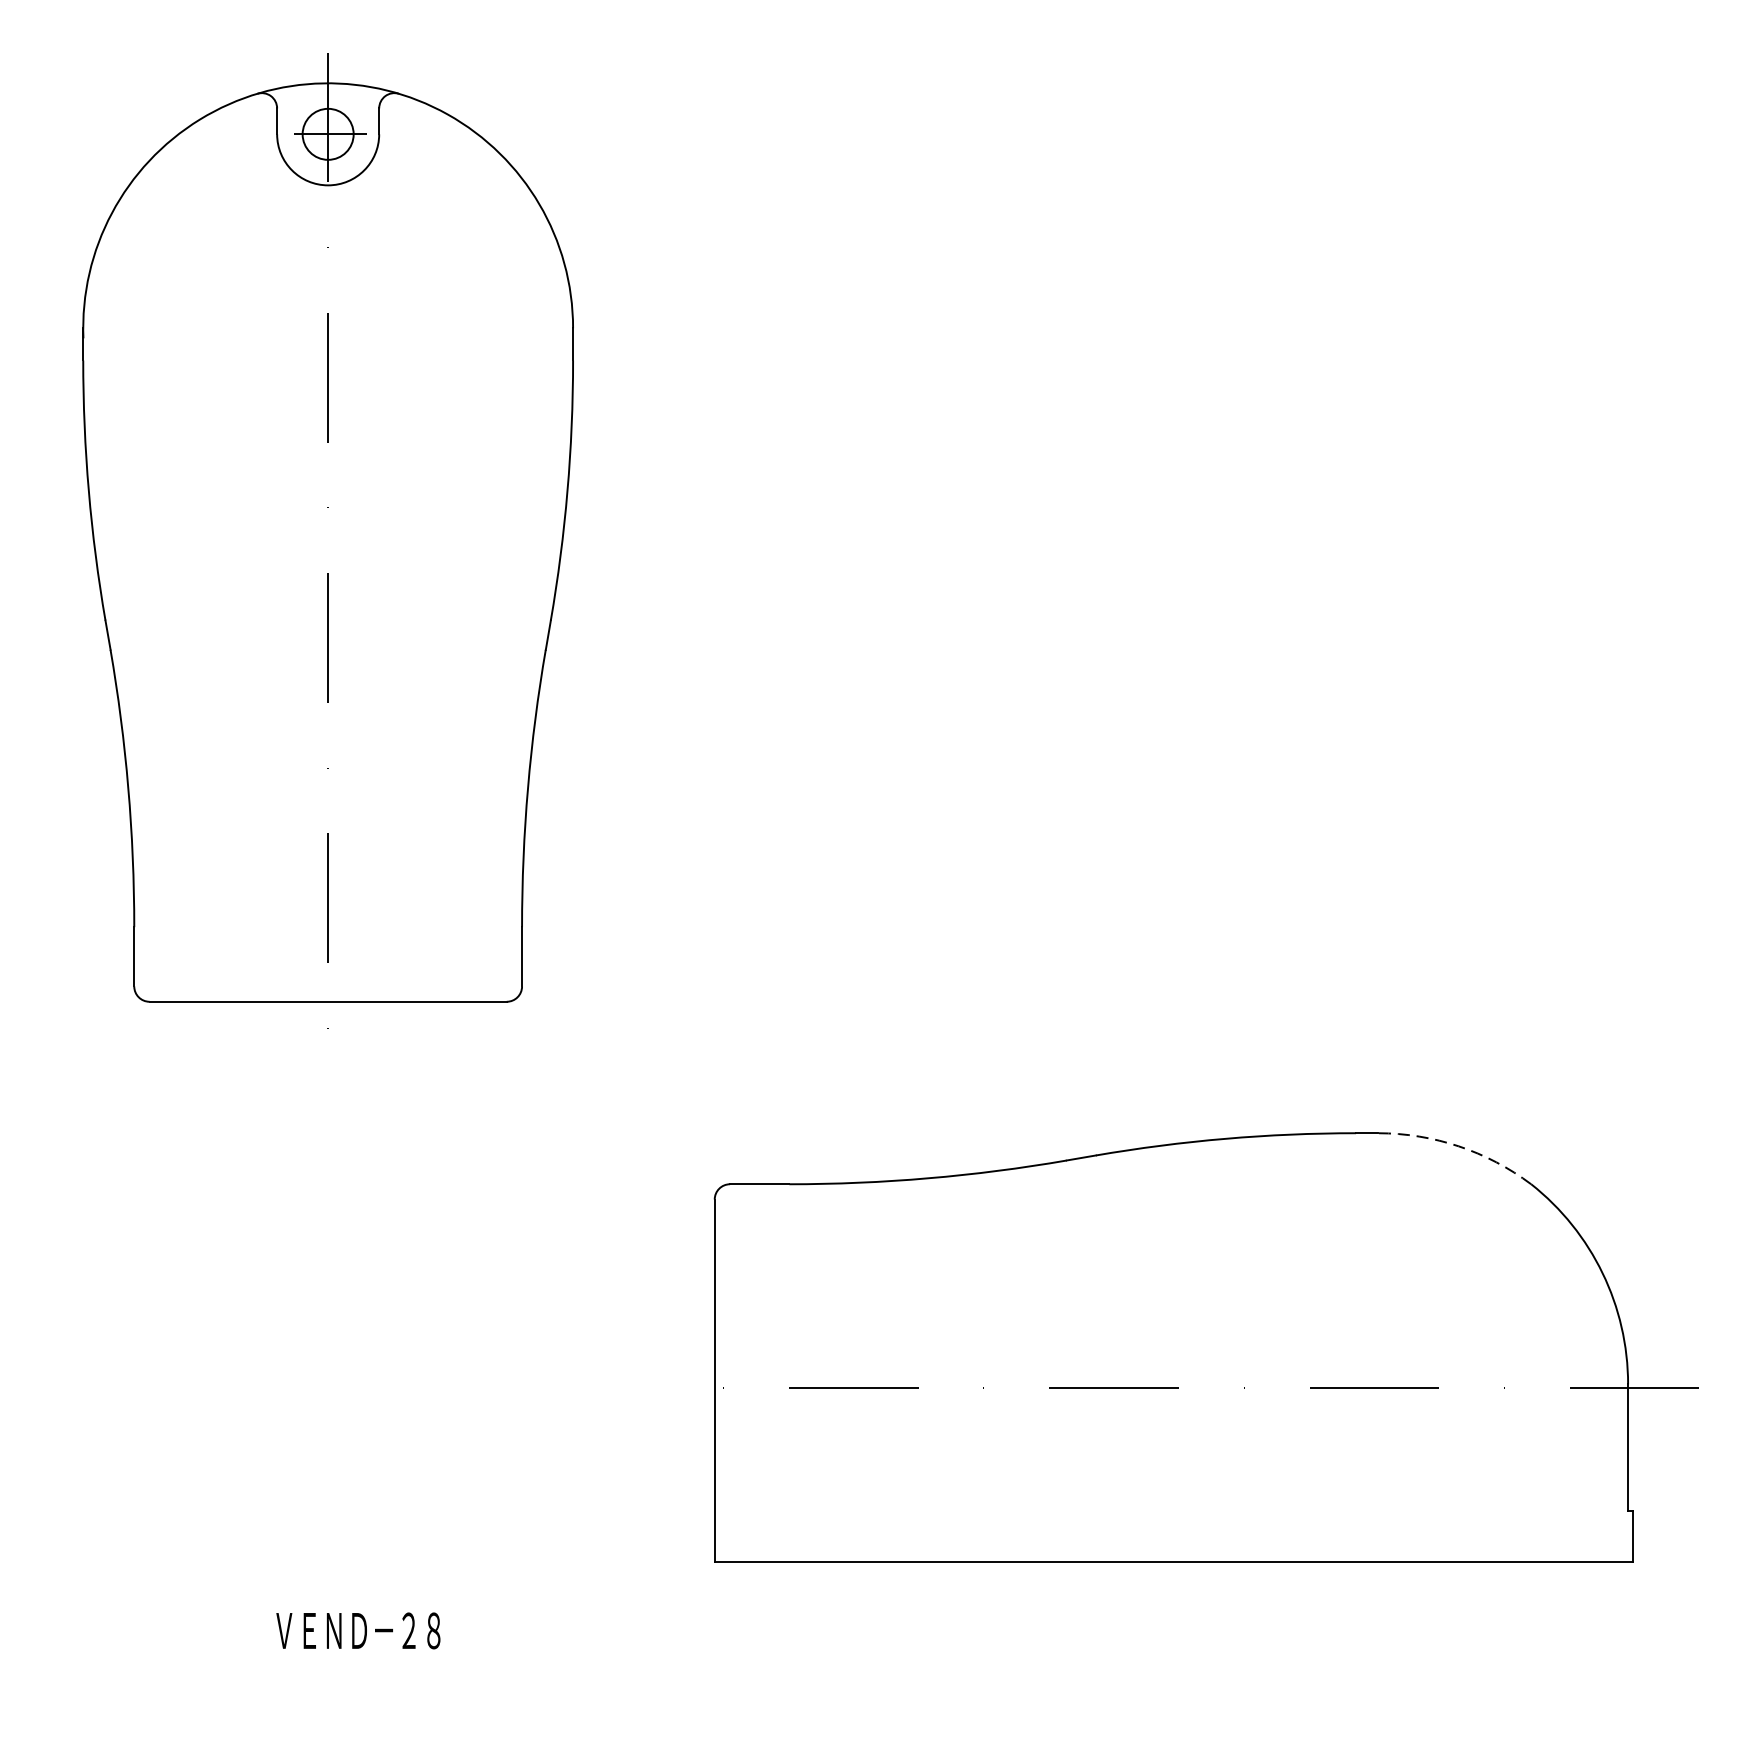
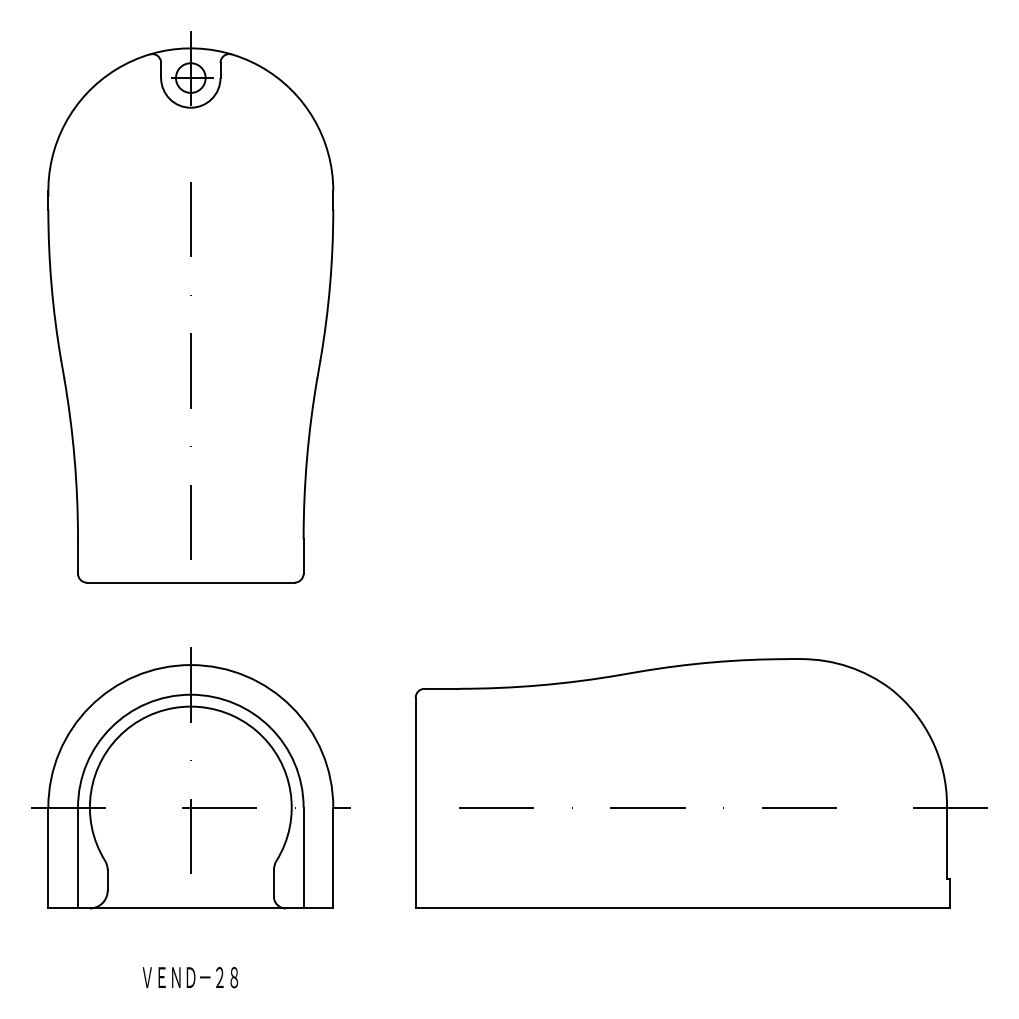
arc: (1458, 1145) -> (848, 666), dashed -> solid
part: (327, 1338) -> (190, 778), added
text: (358, 1630) -> (190, 977), moved

